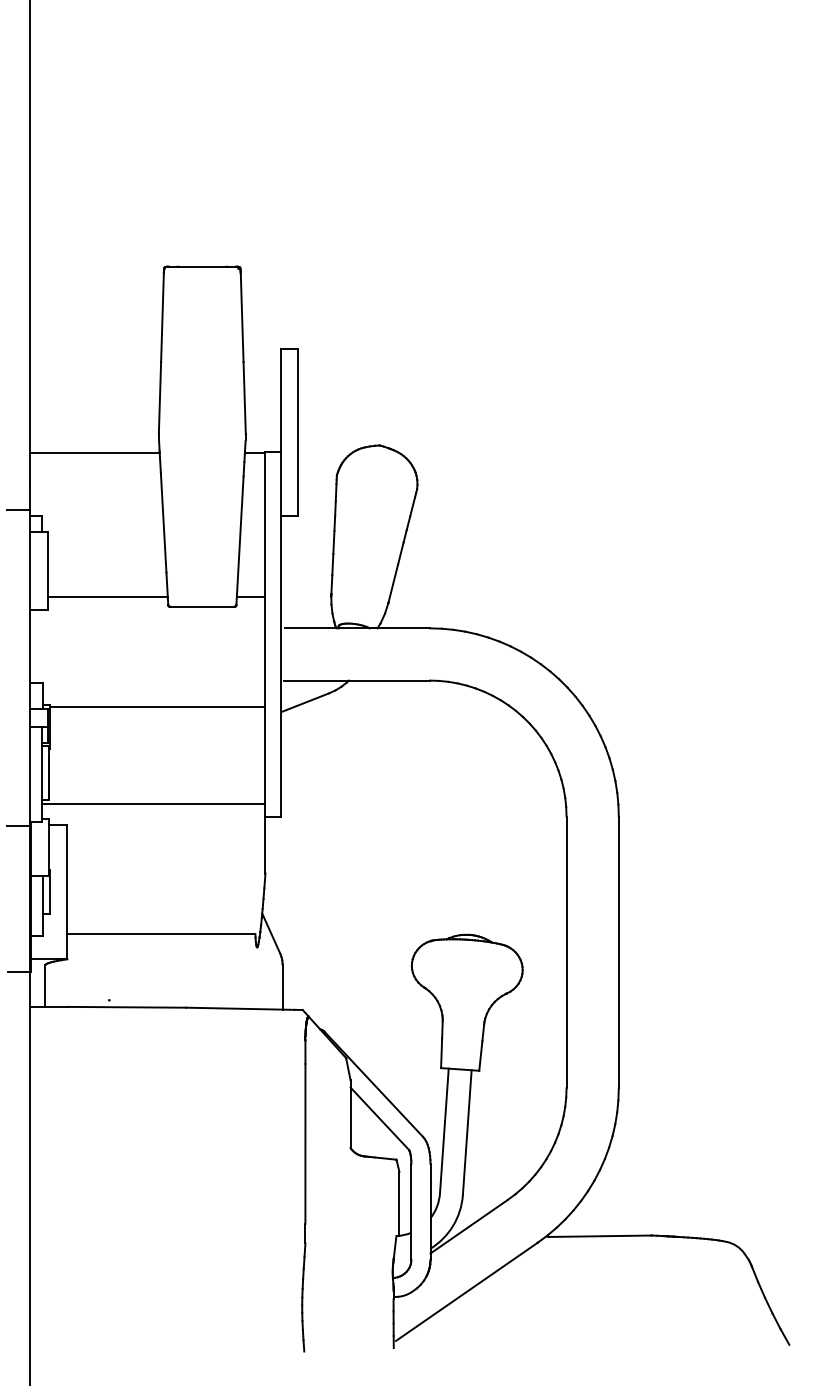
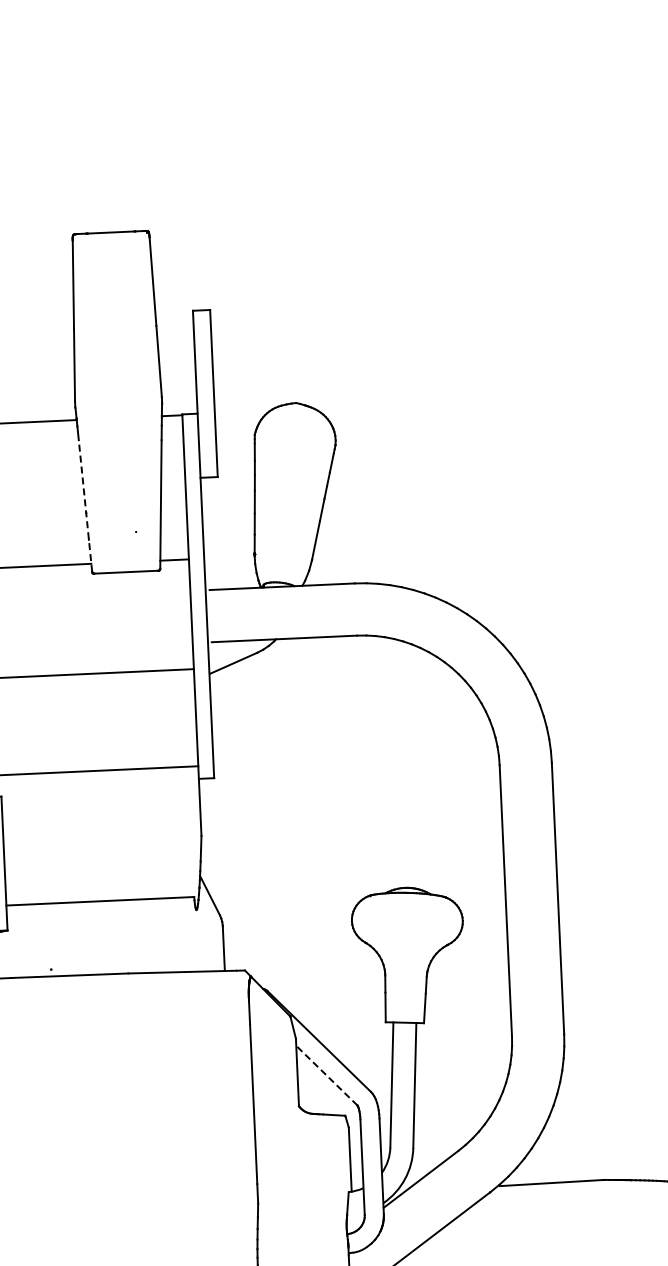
line: (164, 538) -> (85, 505), solid -> dashed
line: (379, 1118) -> (326, 1075), solid -> dashed

